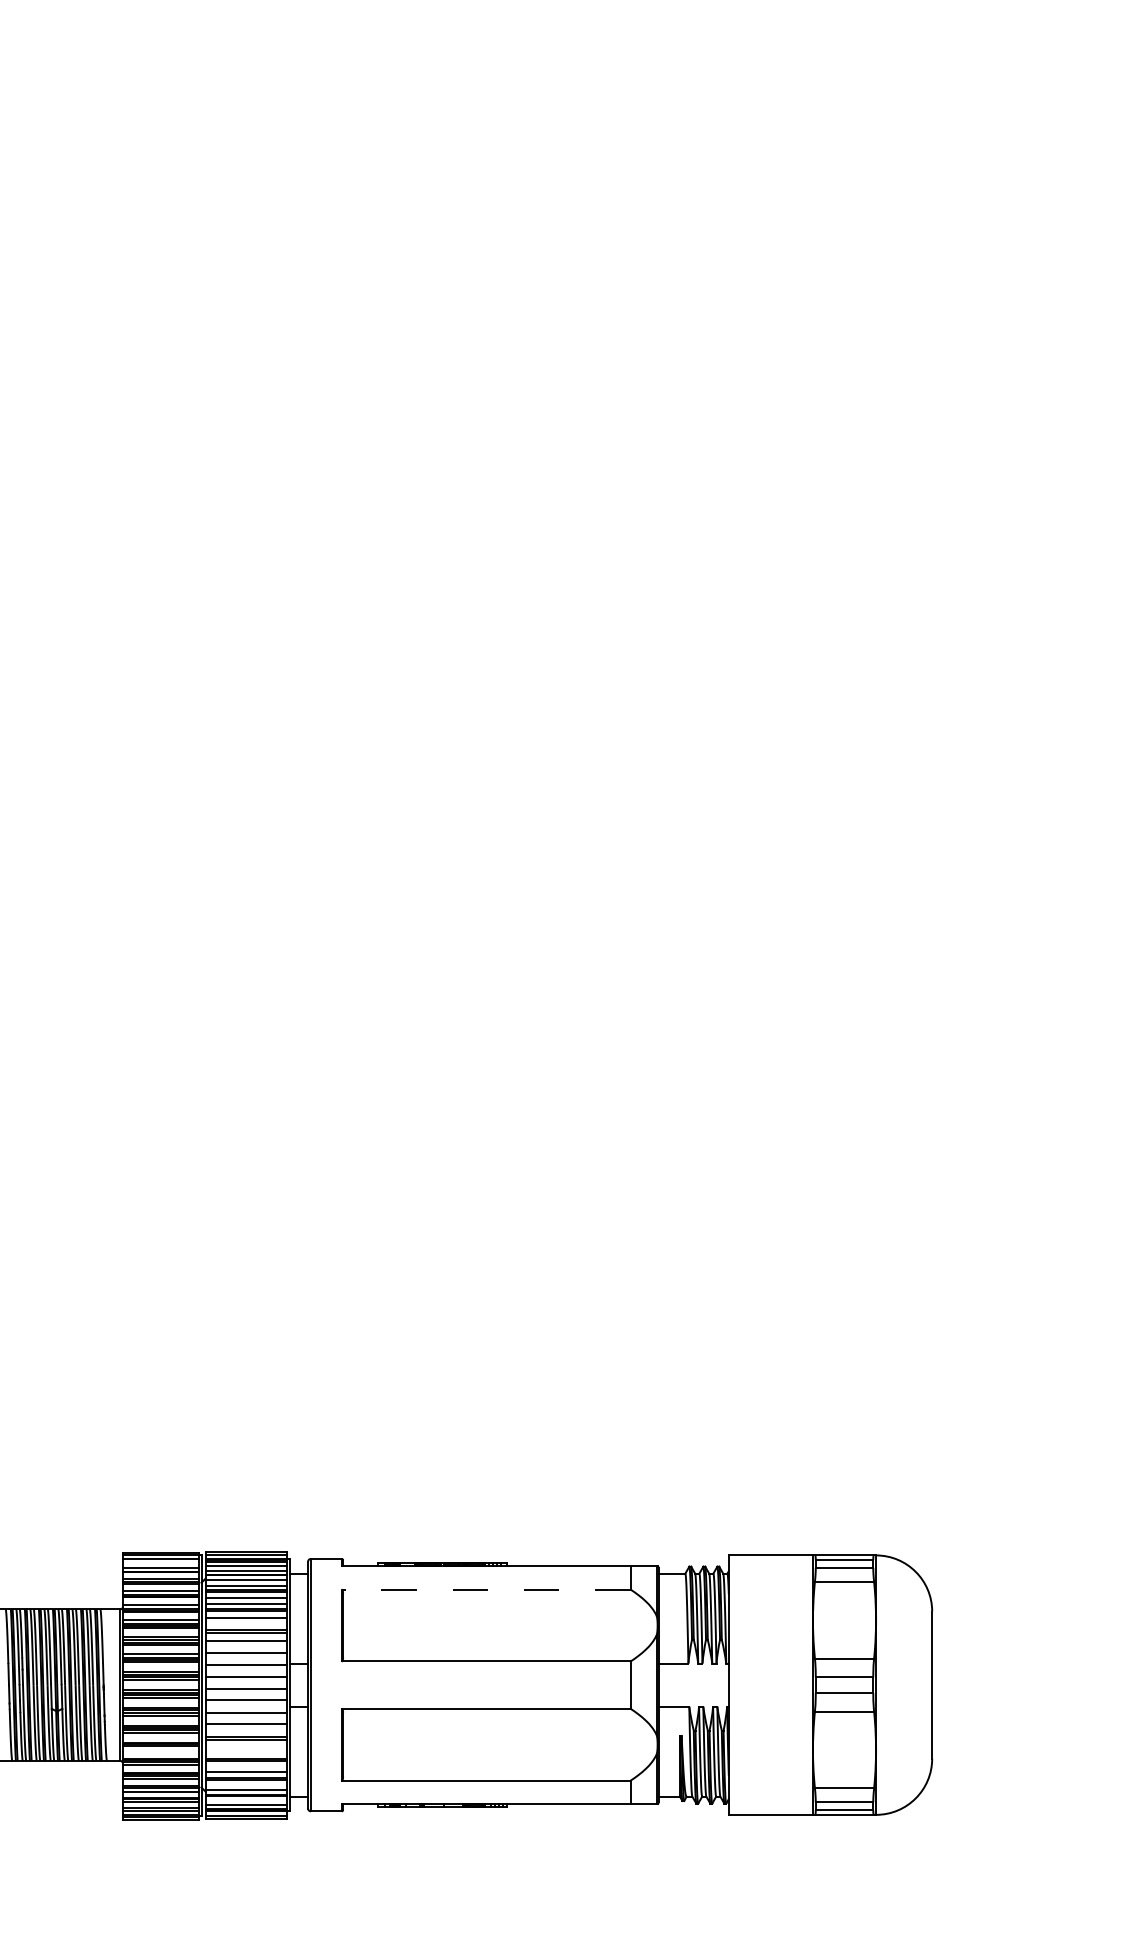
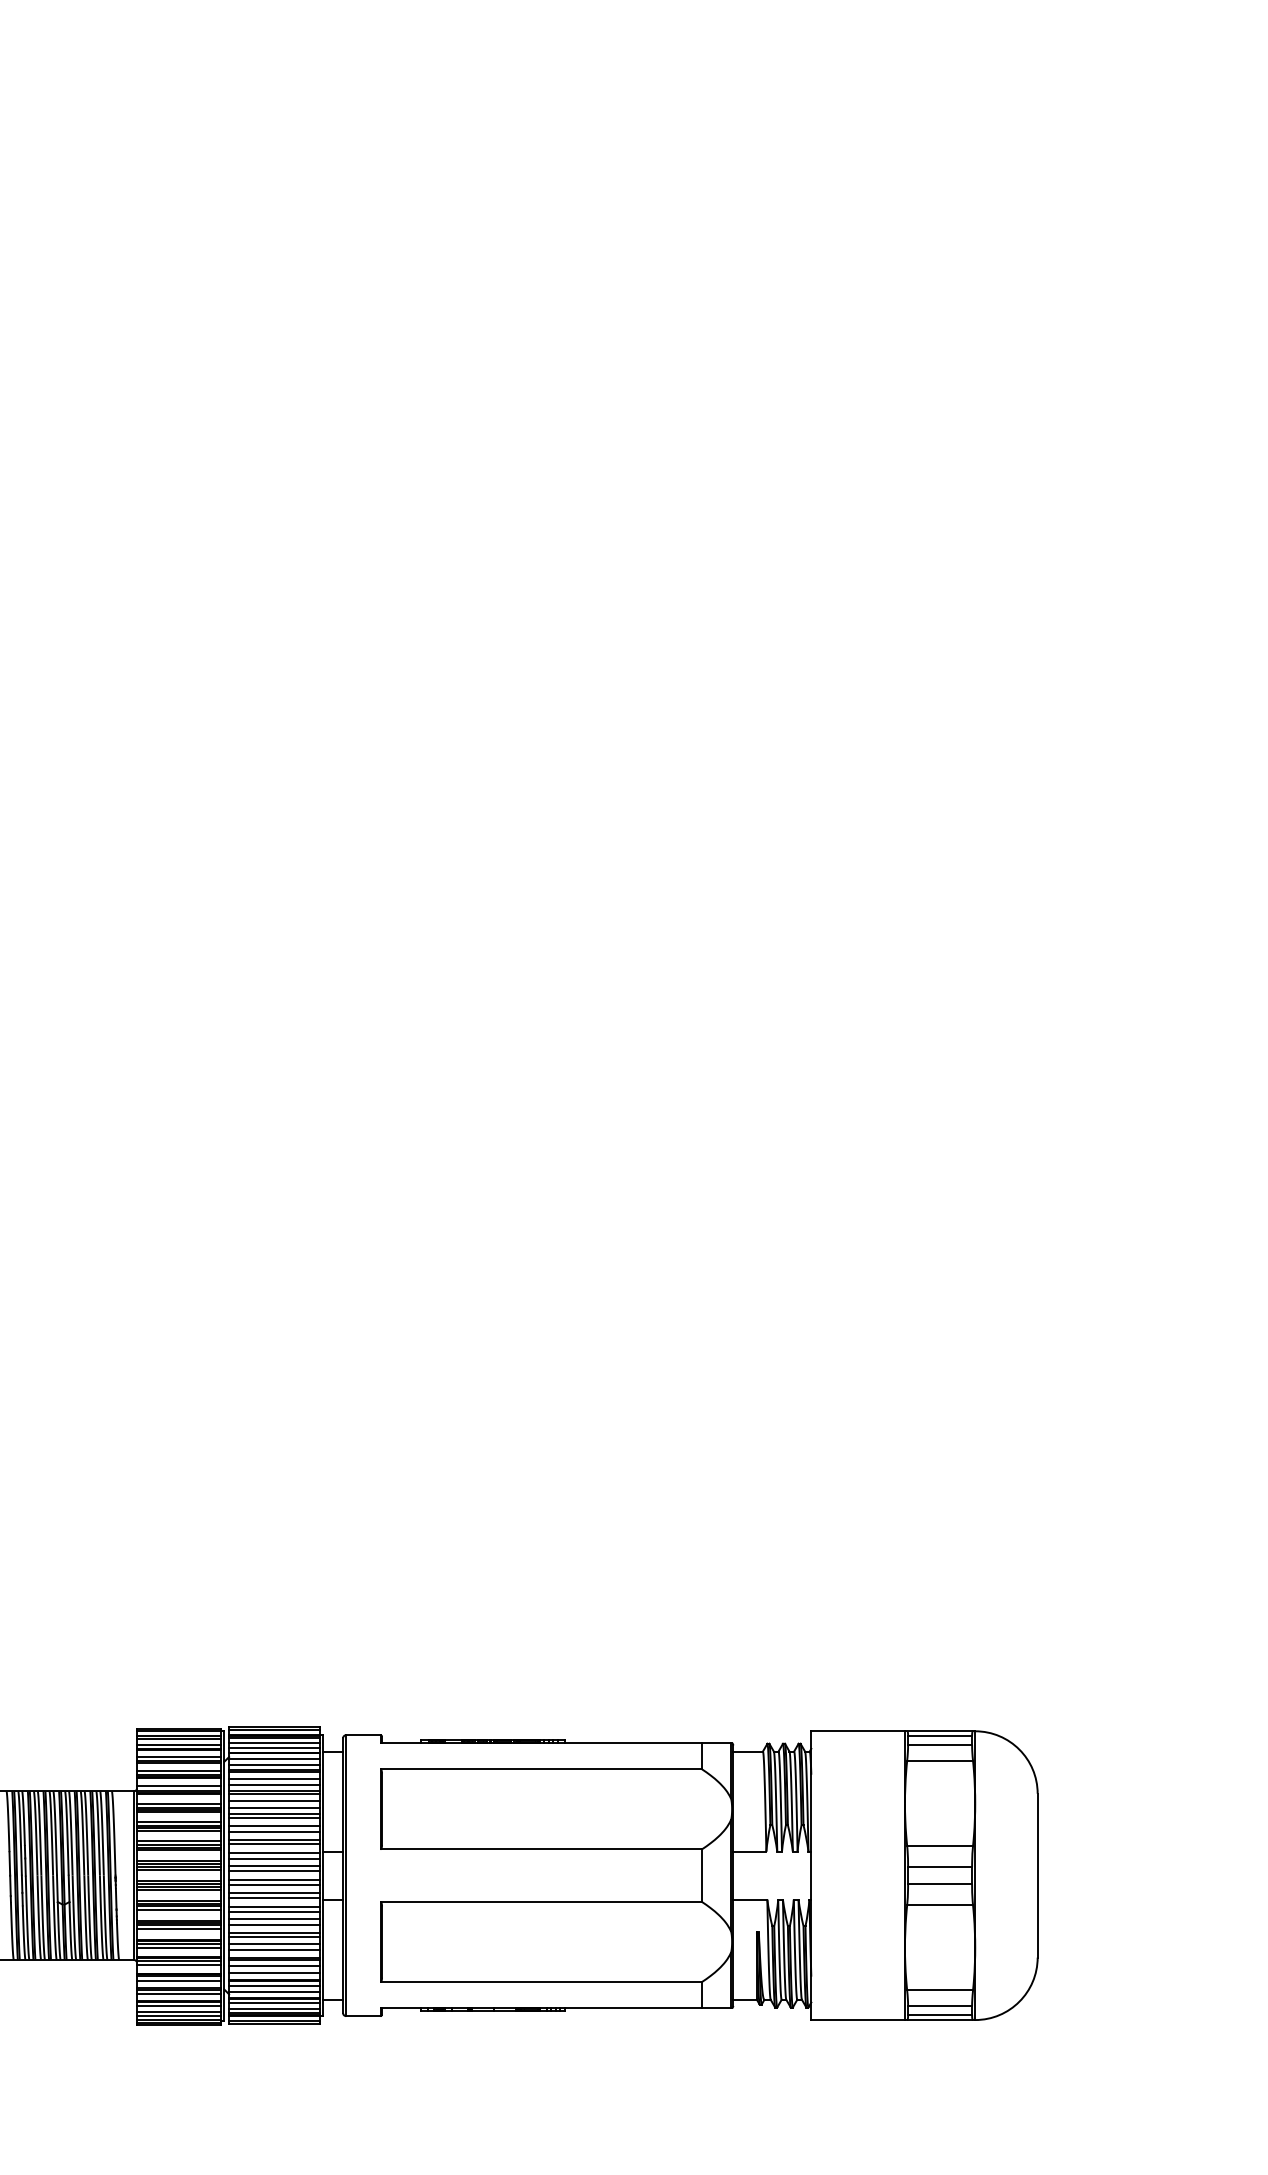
line: (160, 1562) -> (178, 1739), added
line: (485, 1589) -> (540, 1769), dashed -> solid
line: (246, 1624) -> (274, 1808), added
line: (246, 1646) -> (274, 1832), added
line: (246, 1656) -> (274, 1843), added
line: (246, 1669) -> (274, 1858), added
line: (246, 1681) -> (274, 1871), added
line: (246, 1693) -> (274, 1884), added
line: (246, 1705) -> (274, 1898), added
line: (246, 1717) -> (274, 1911), added
line: (246, 1729) -> (274, 1925), added
line: (246, 1746) -> (274, 1943), added
line: (160, 1749) -> (178, 1947), added
line: (246, 1751) -> (274, 1949), added
line: (246, 1766) -> (274, 1966), added
line: (246, 1784) -> (274, 1986), added
line: (246, 1799) -> (274, 2002), added

